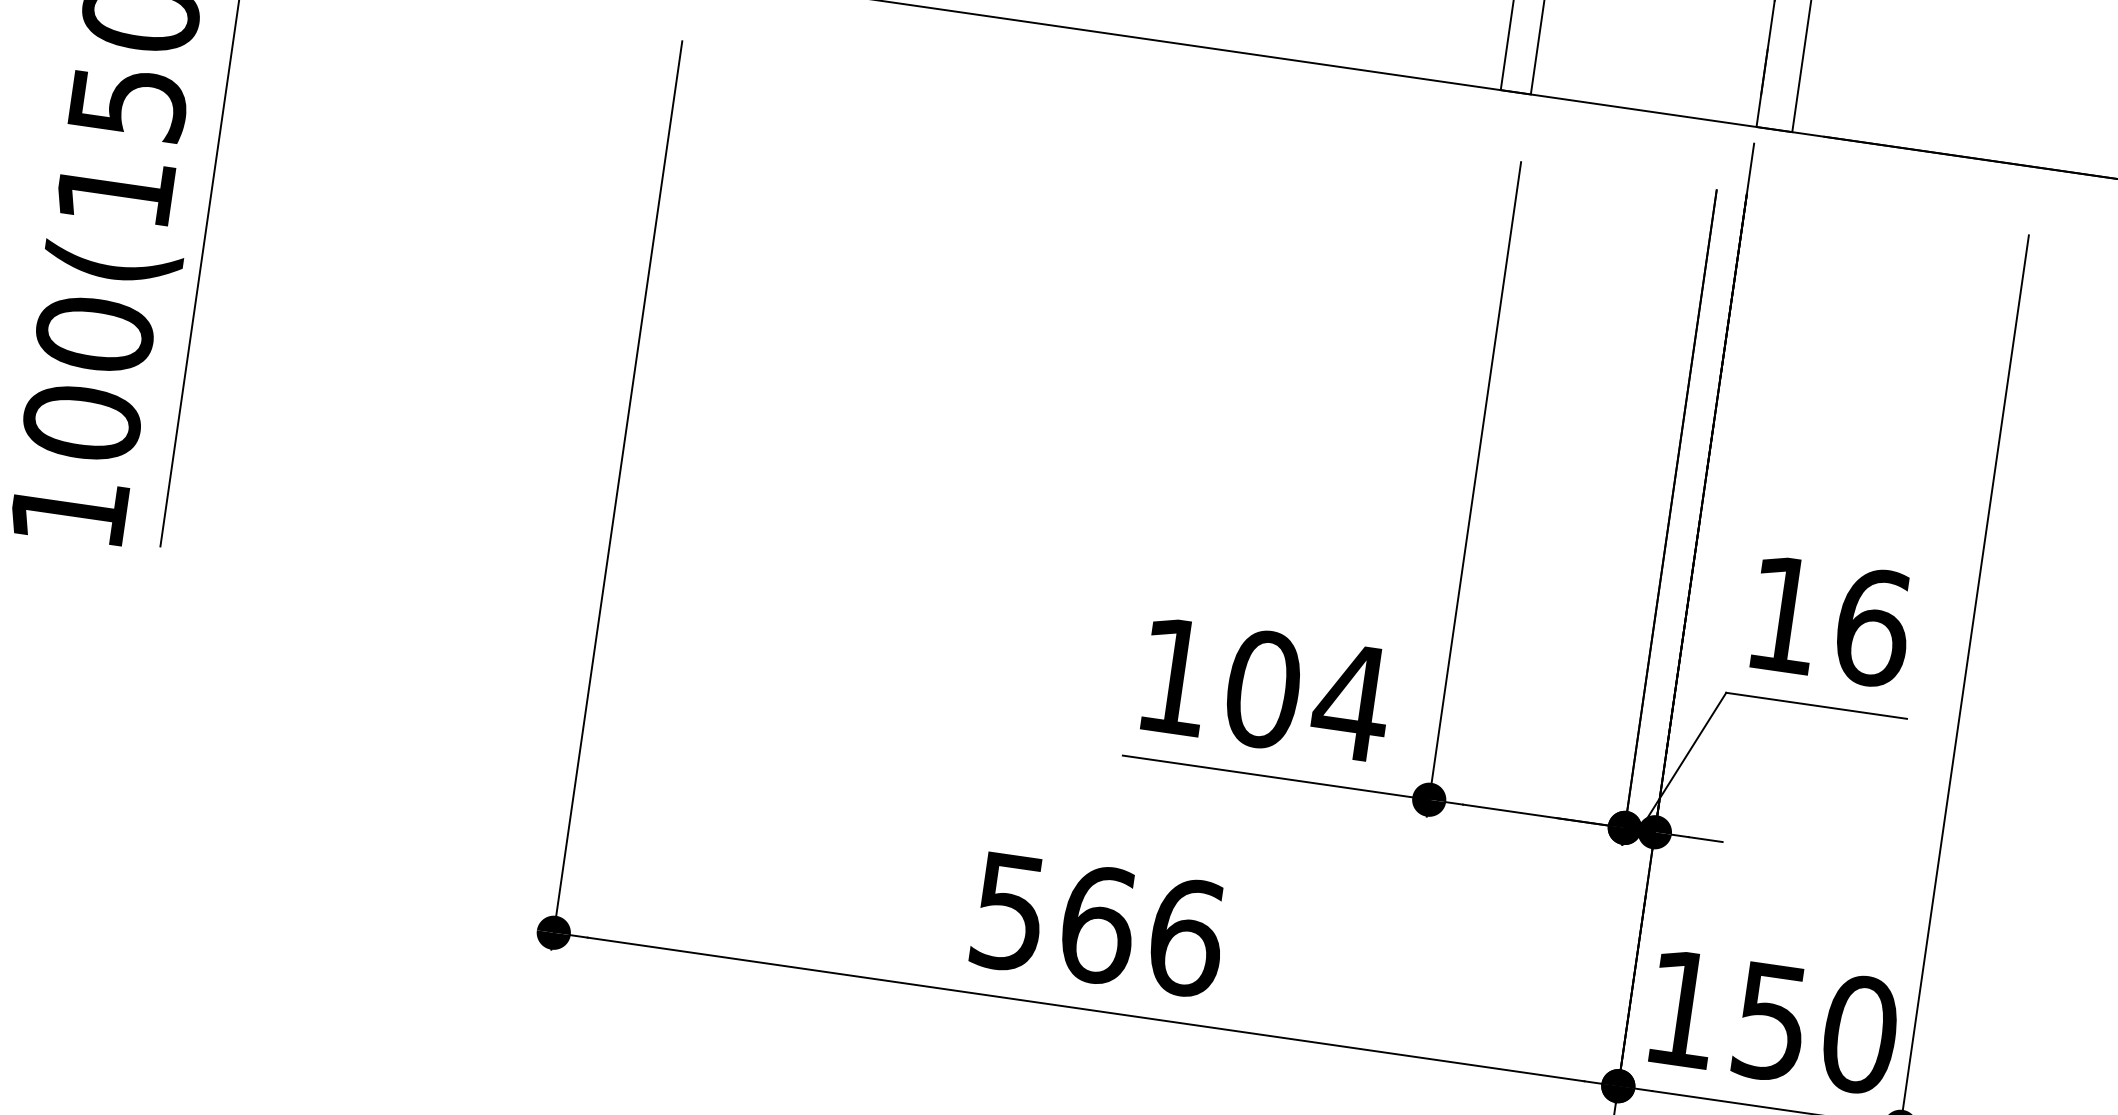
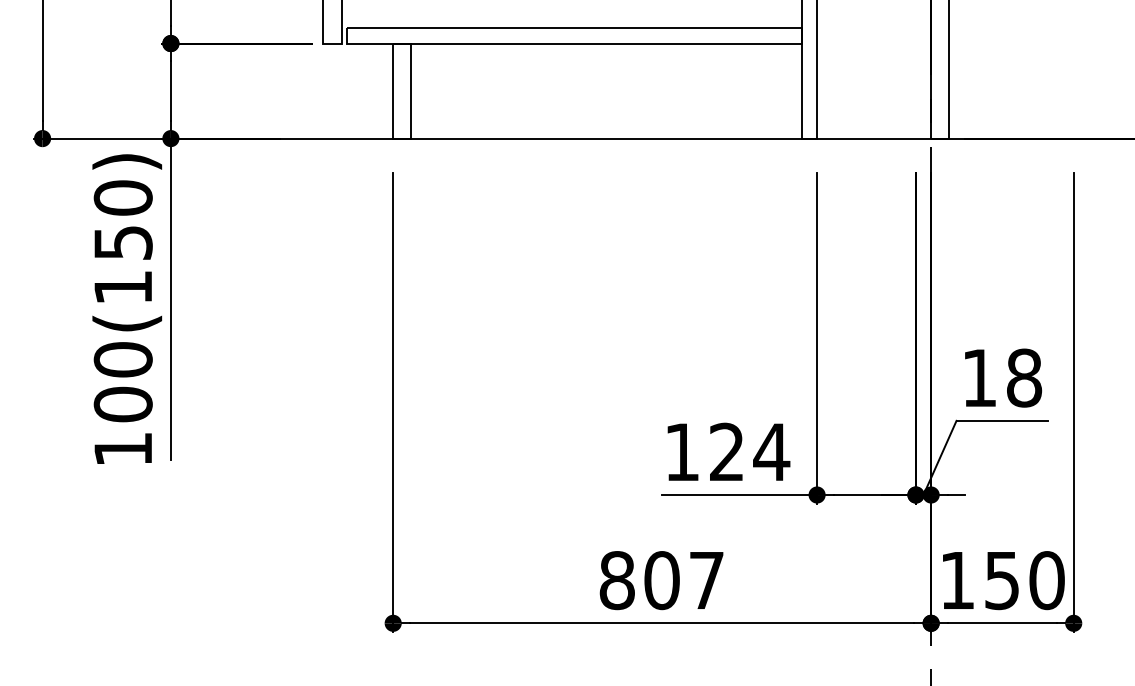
text: (1873, 626) -> (1024, 377), 16 -> 18
text: (1262, 687) -> (726, 451), 104 -> 124
text: (1096, 924) -> (661, 580), 566 -> 807

